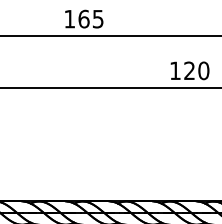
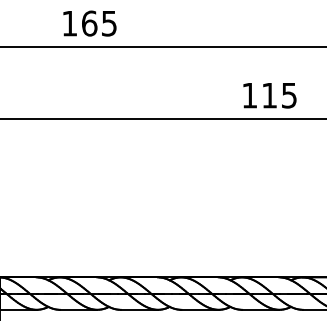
text: (83, 19) -> (89, 23), moved
text: (196, 70) -> (279, 95), 120 -> 115

